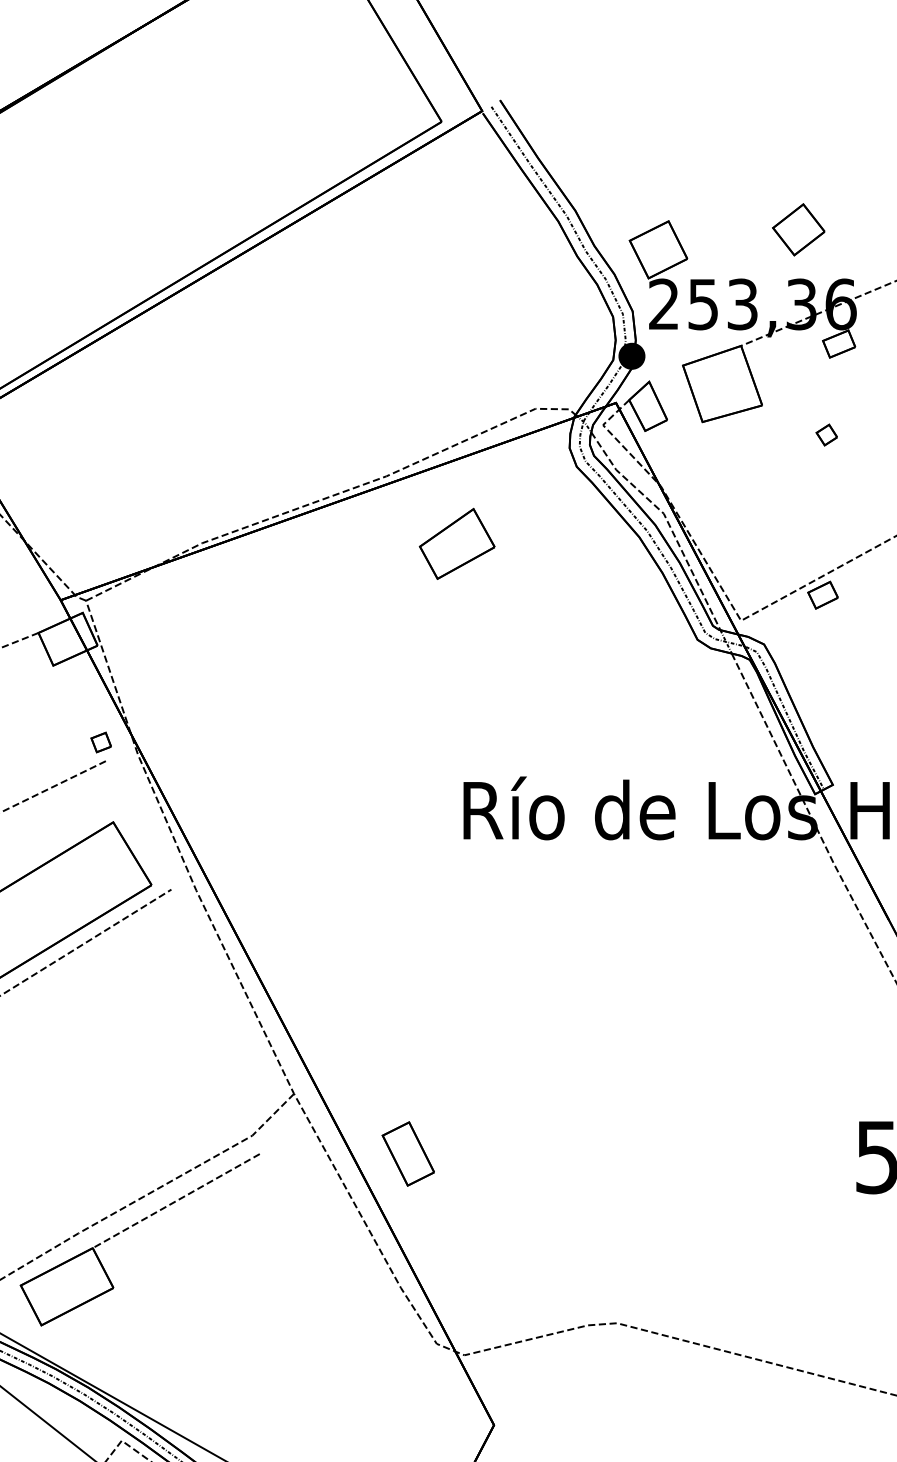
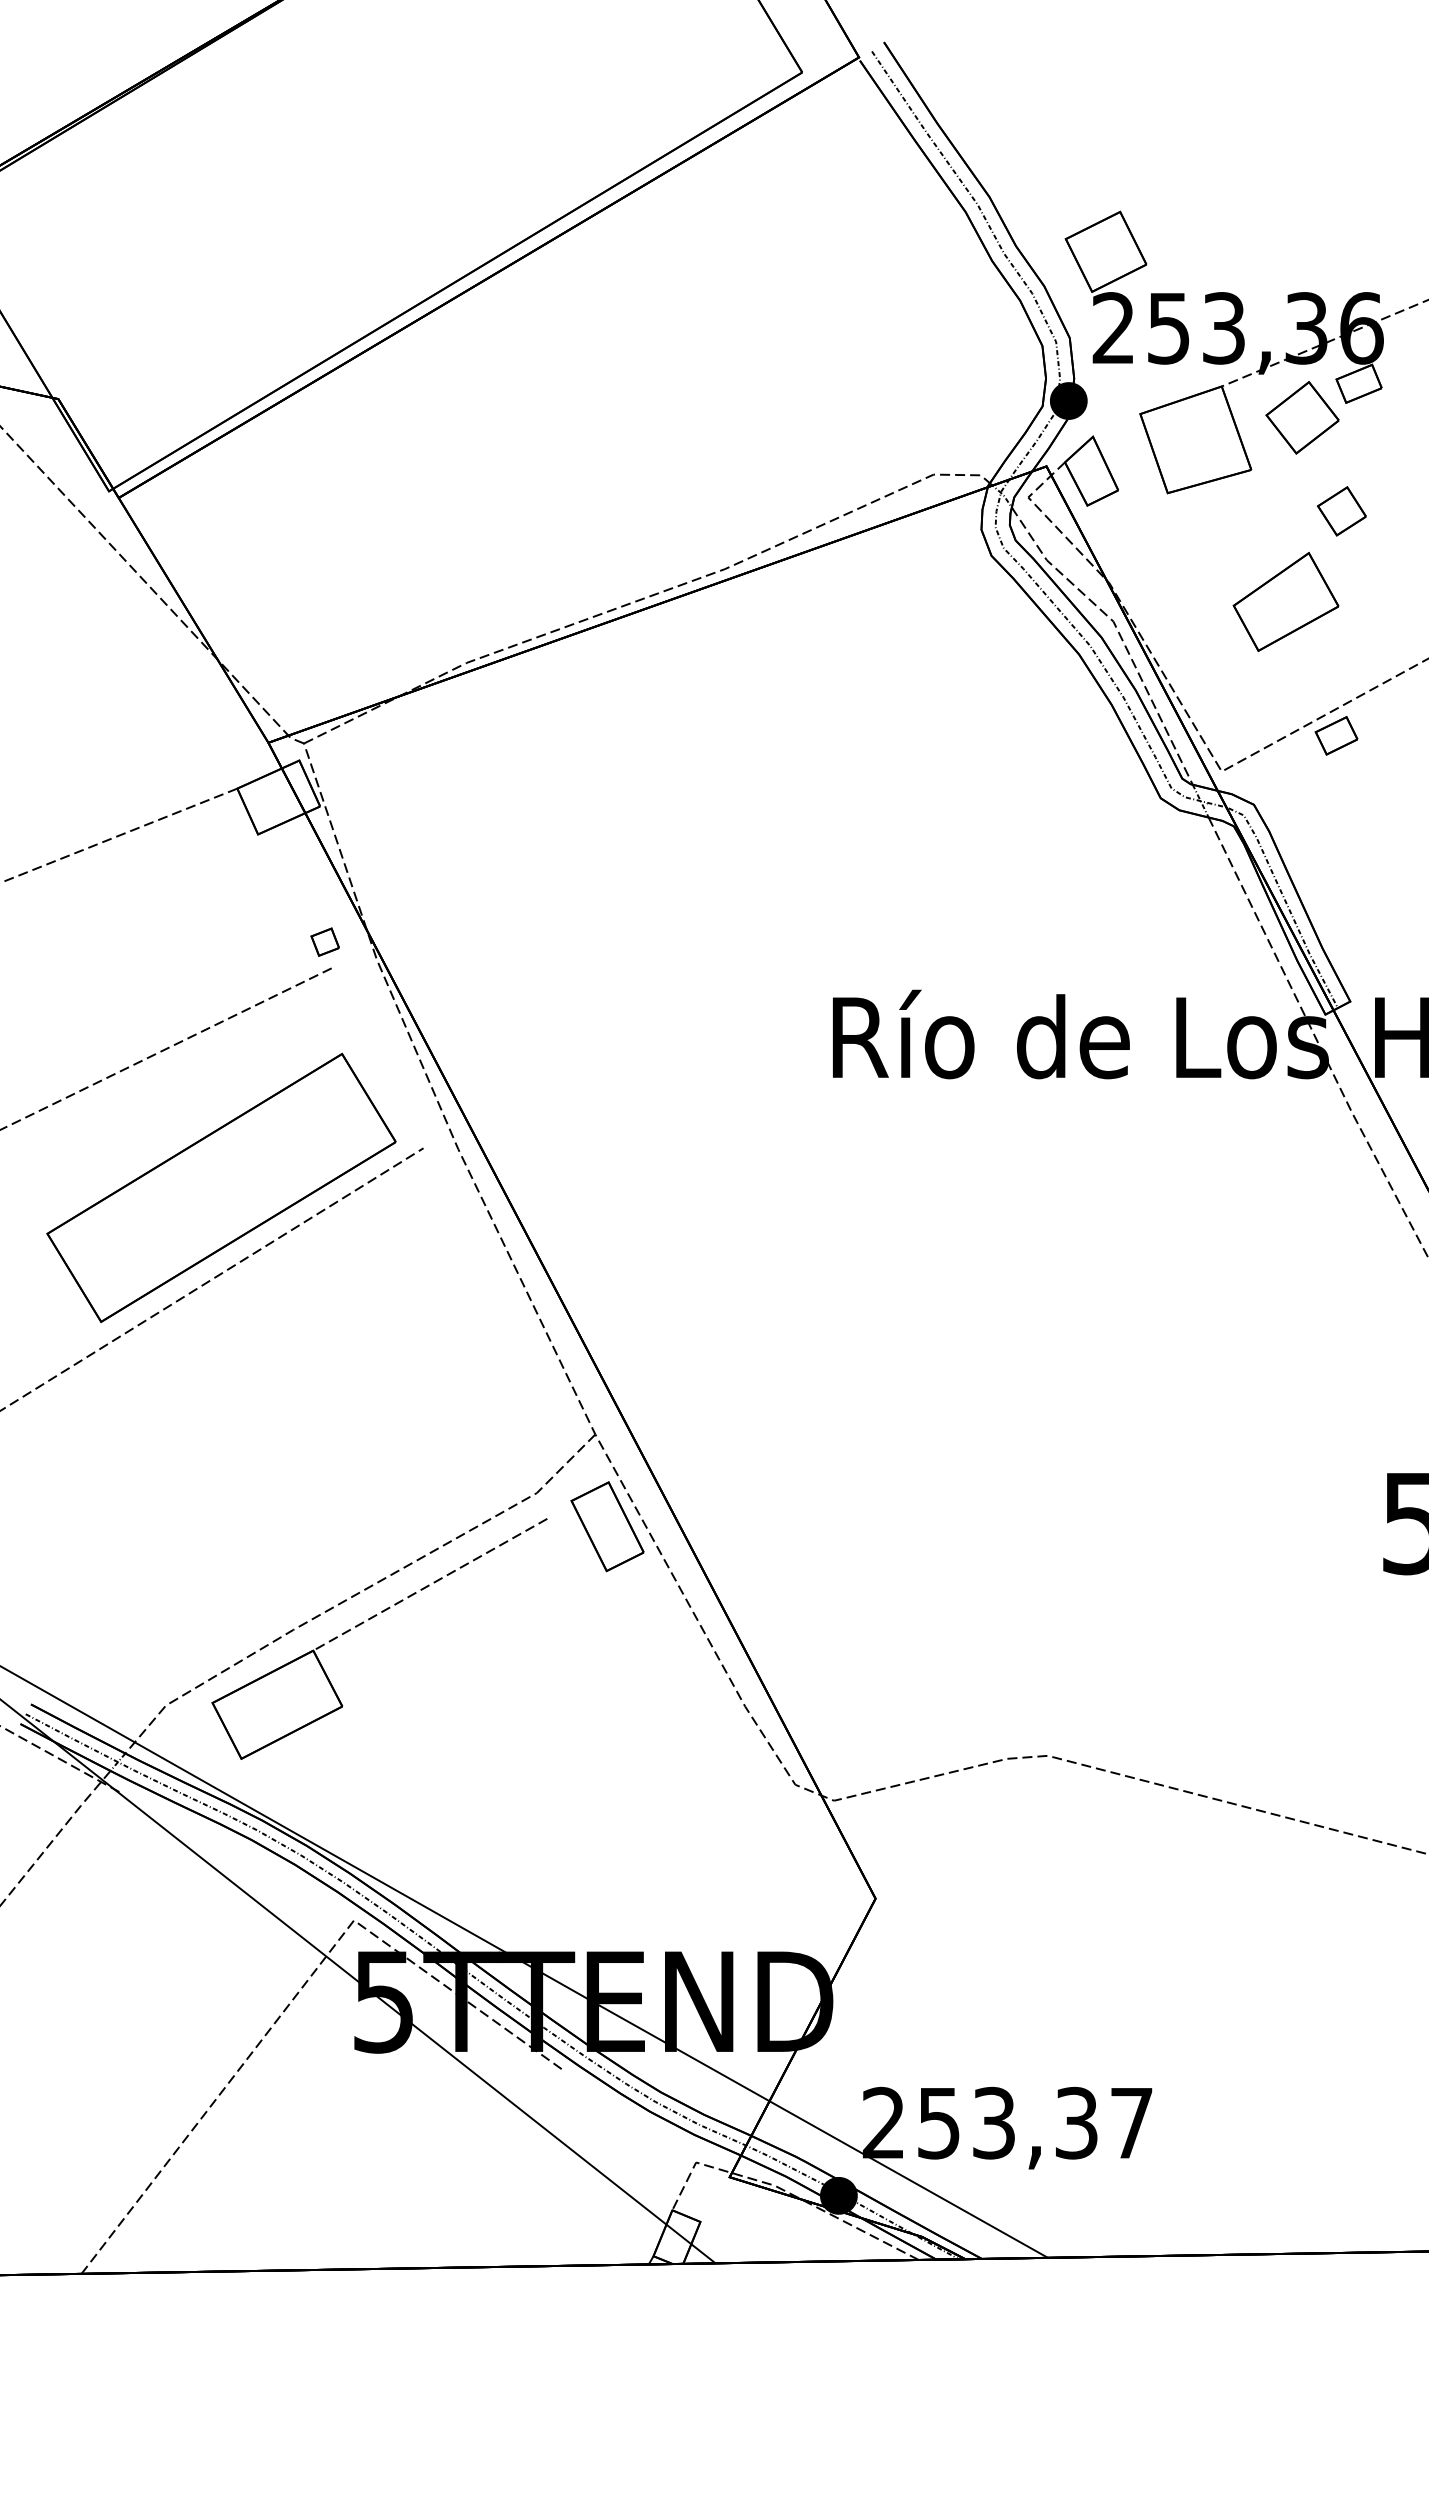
part: (798, 229) -> (1302, 417), moved
part: (826, 435) -> (1341, 511), size x1.67
part: (456, 543) -> (1285, 601), moved
part: (408, 1153) -> (607, 1526), moved

